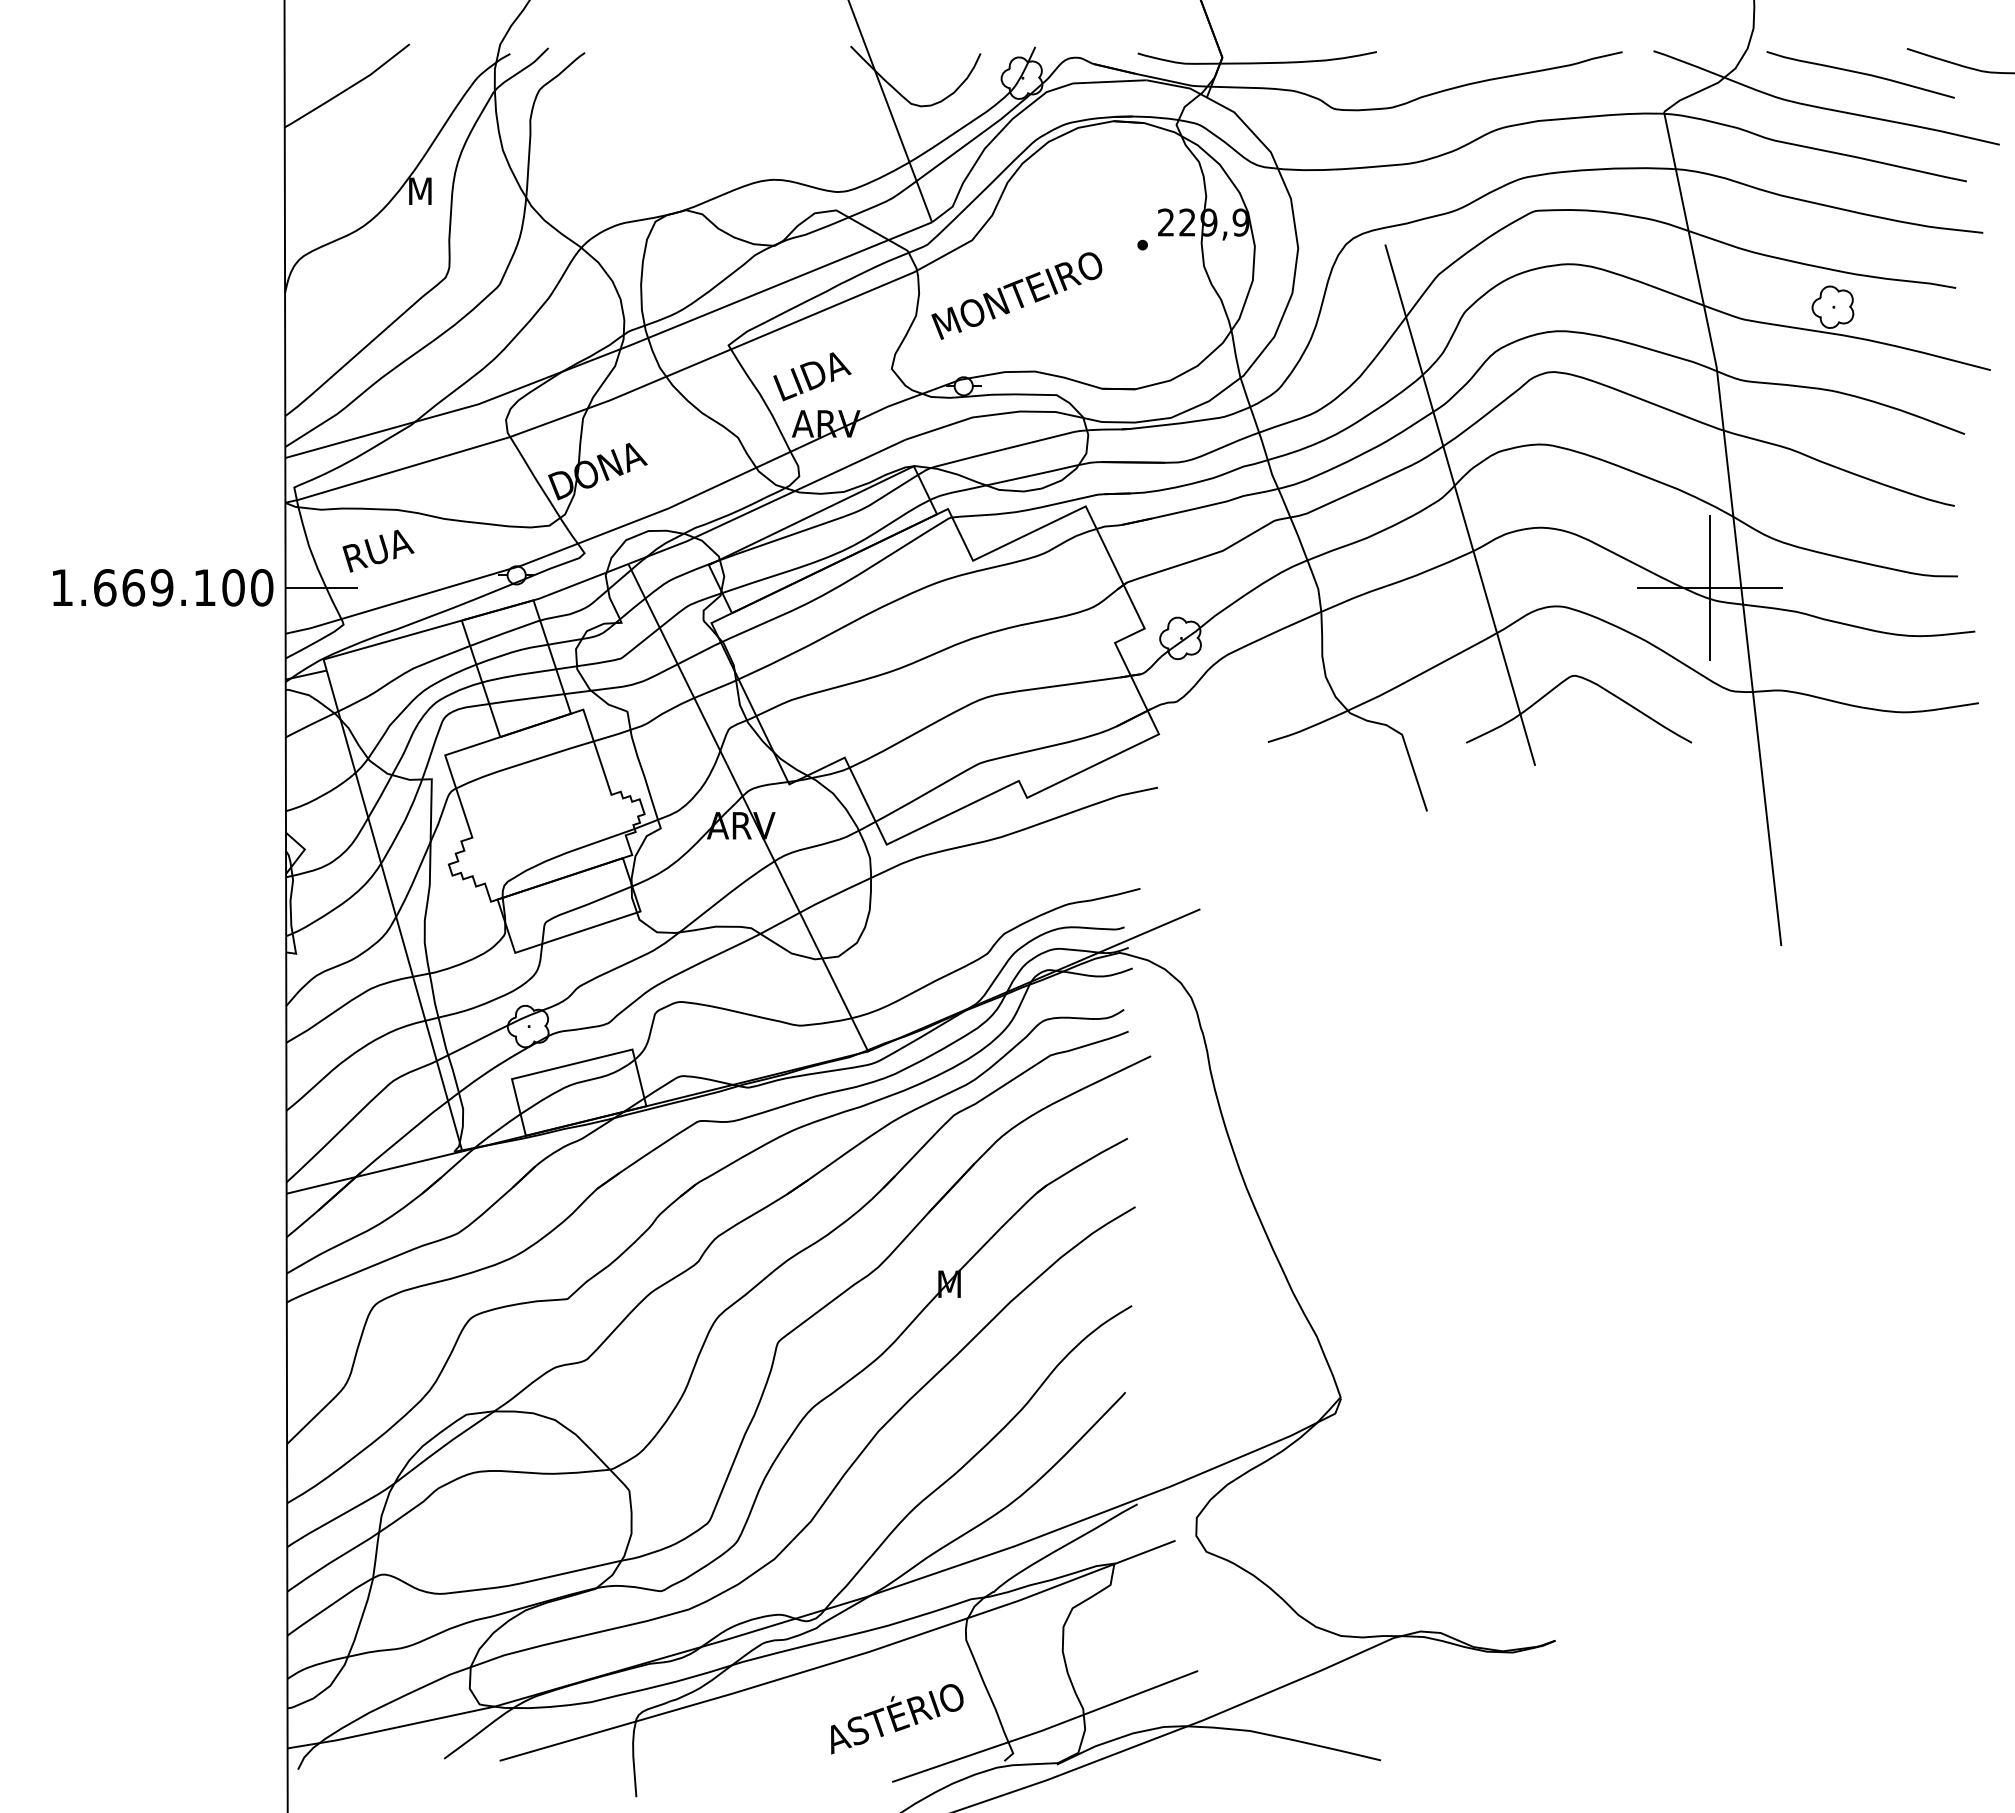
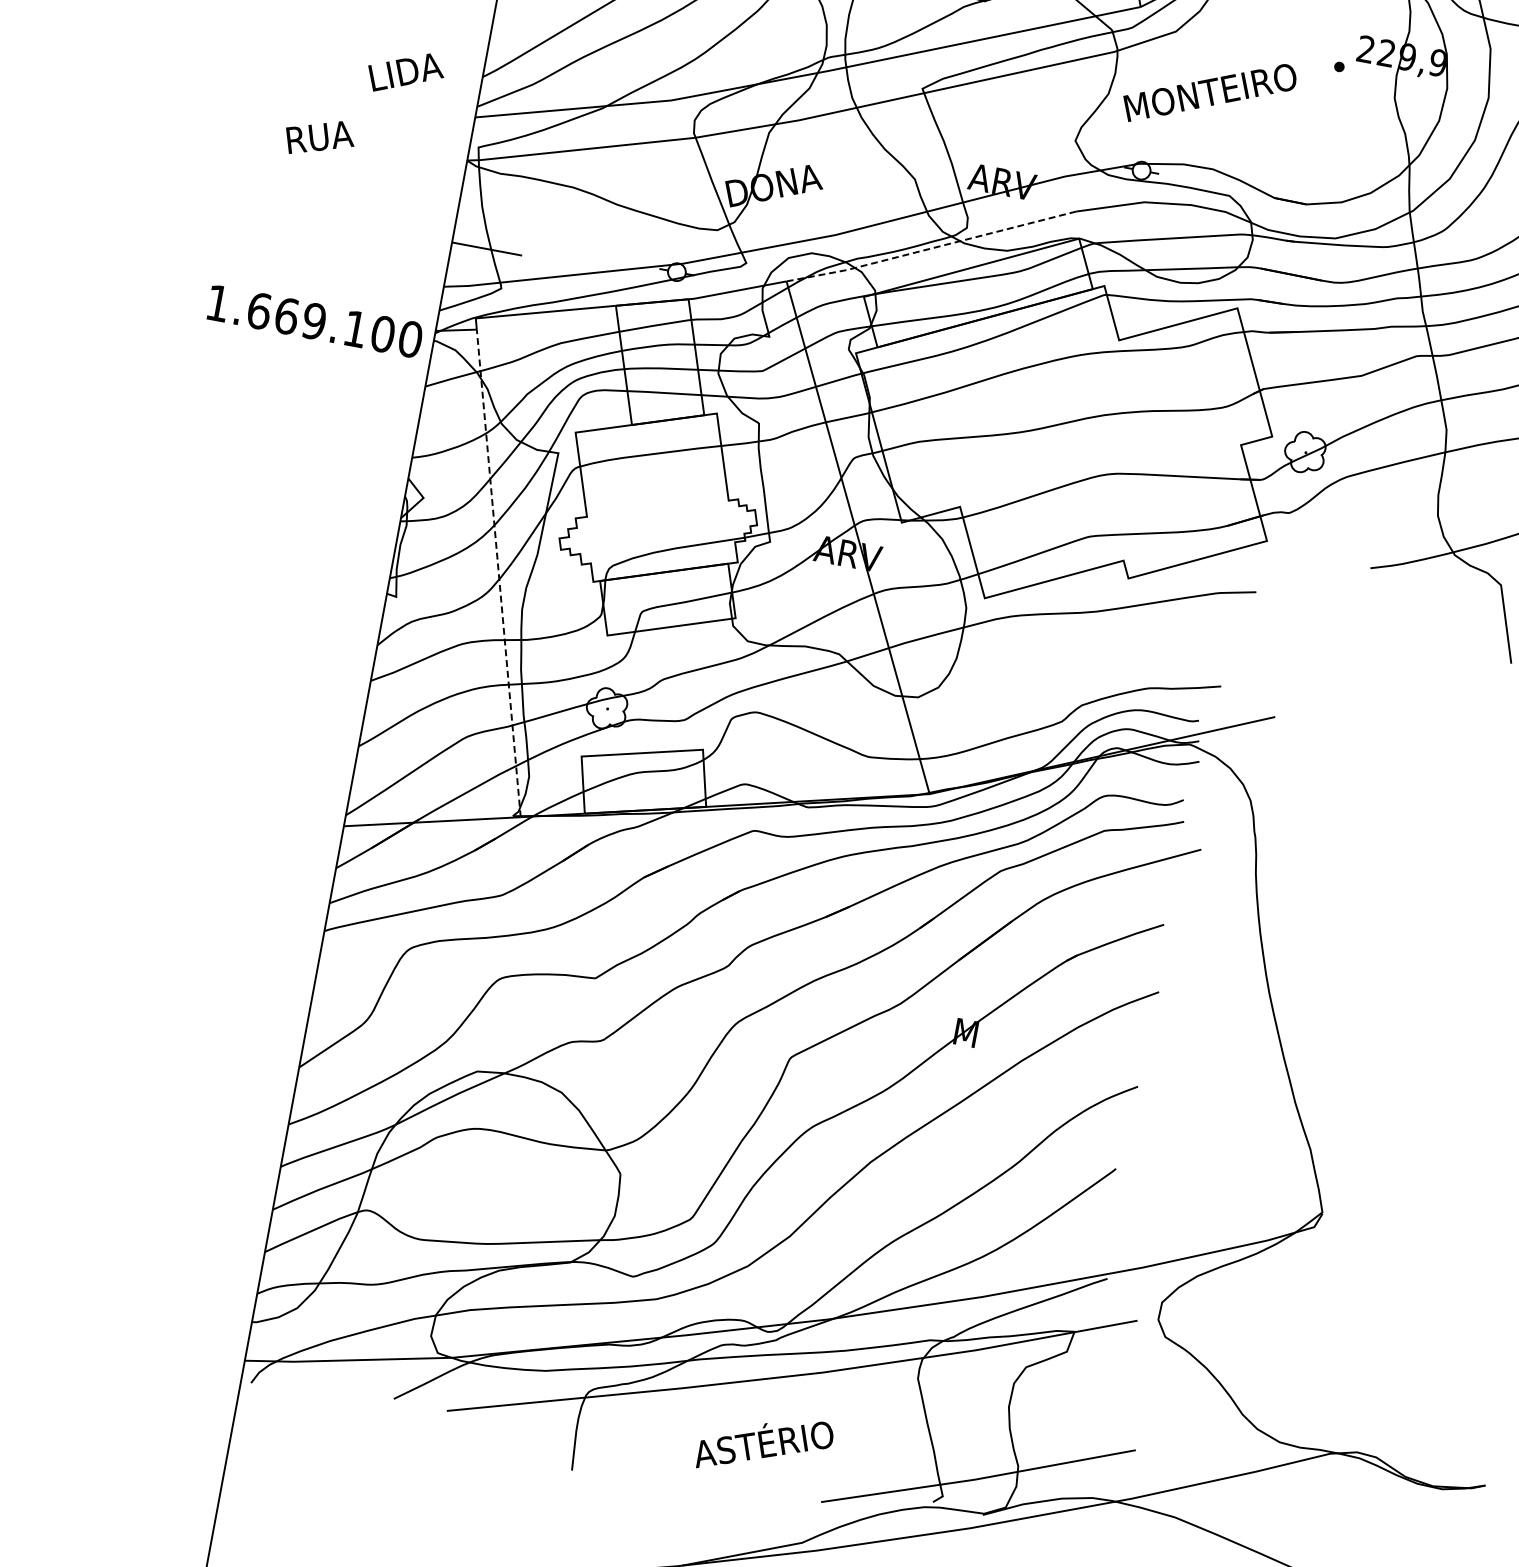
text: (812, 376) -> (405, 73), moved
line: (767, 504) -> (931, 249), solid -> dashed
text: (378, 550) -> (320, 137), moved
text: (163, 587) -> (315, 321), moved
line: (394, 911) -> (498, 573), solid -> dashed
text: (897, 1719) -> (766, 1446), moved

